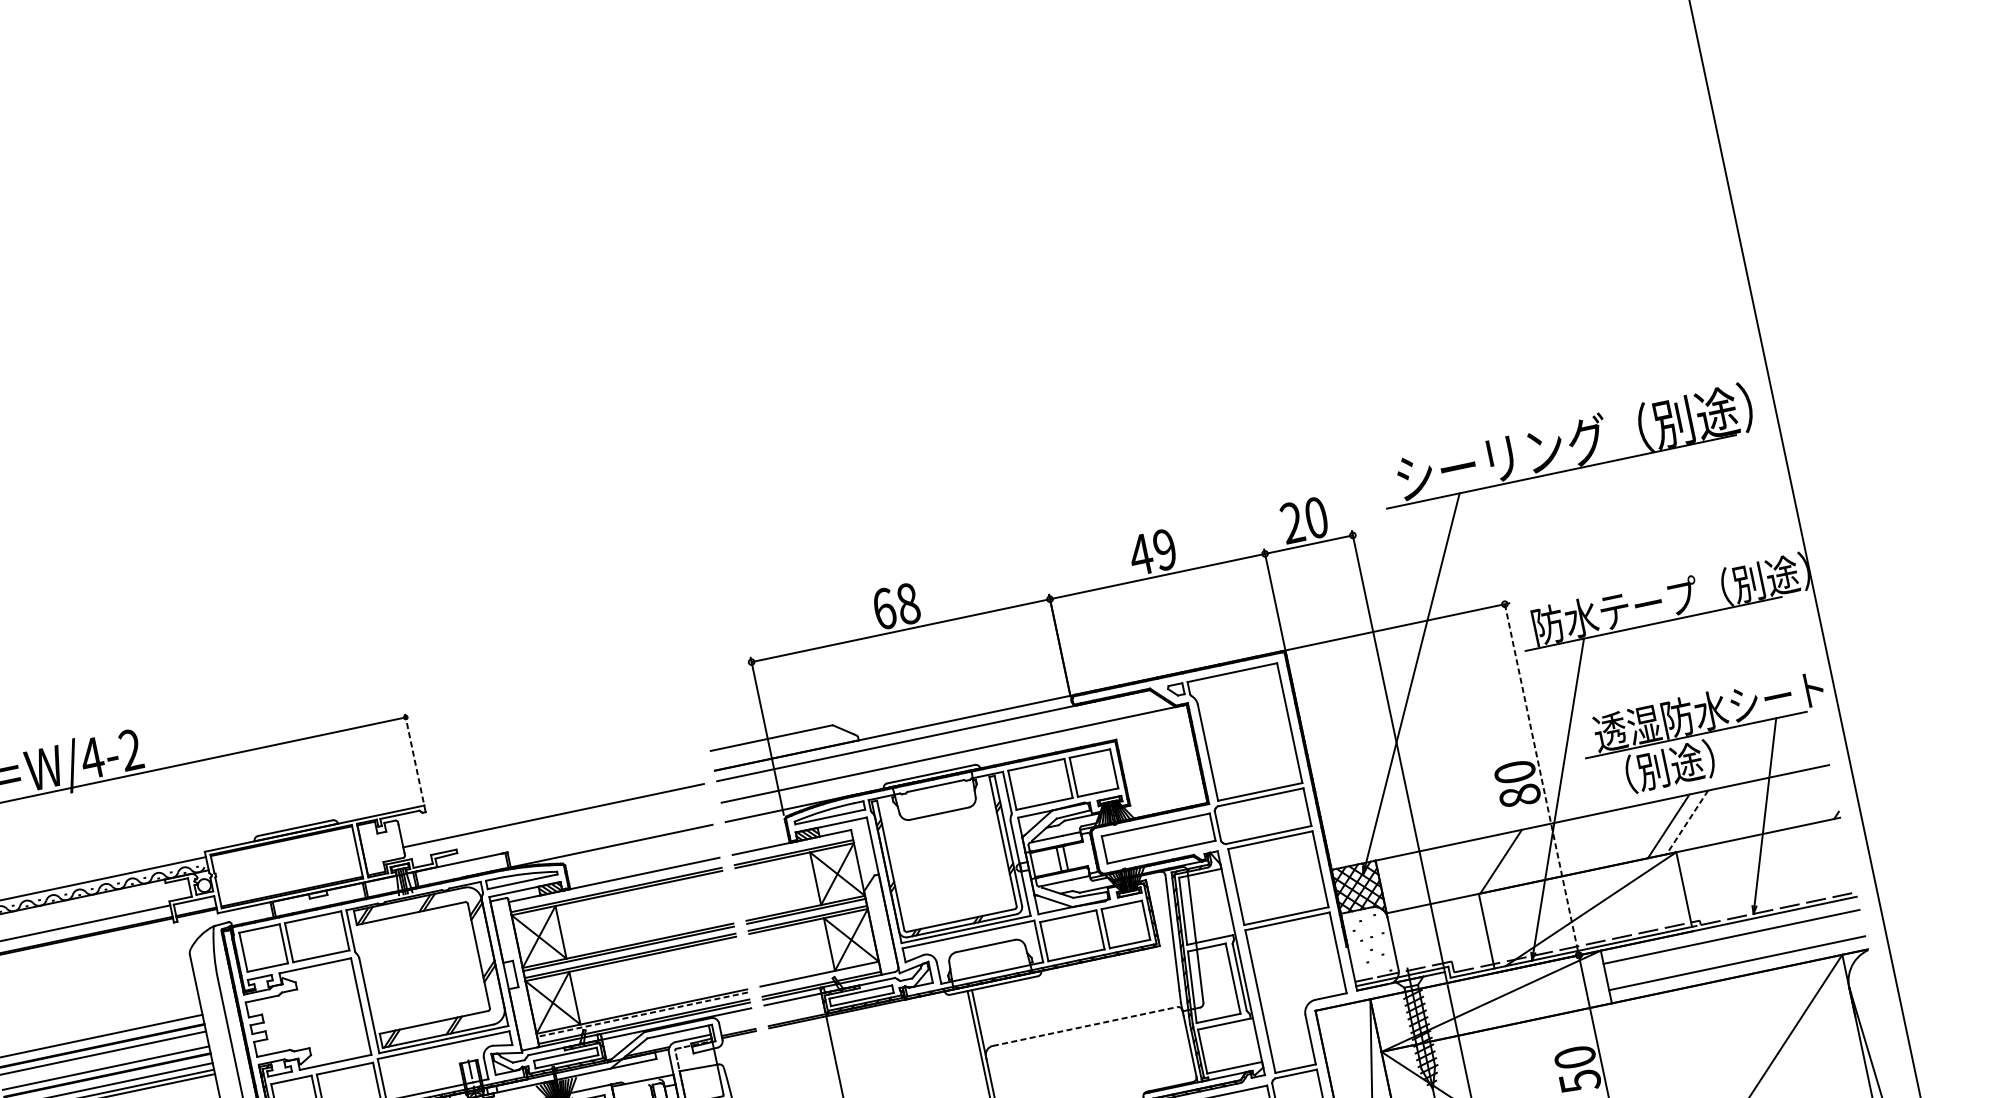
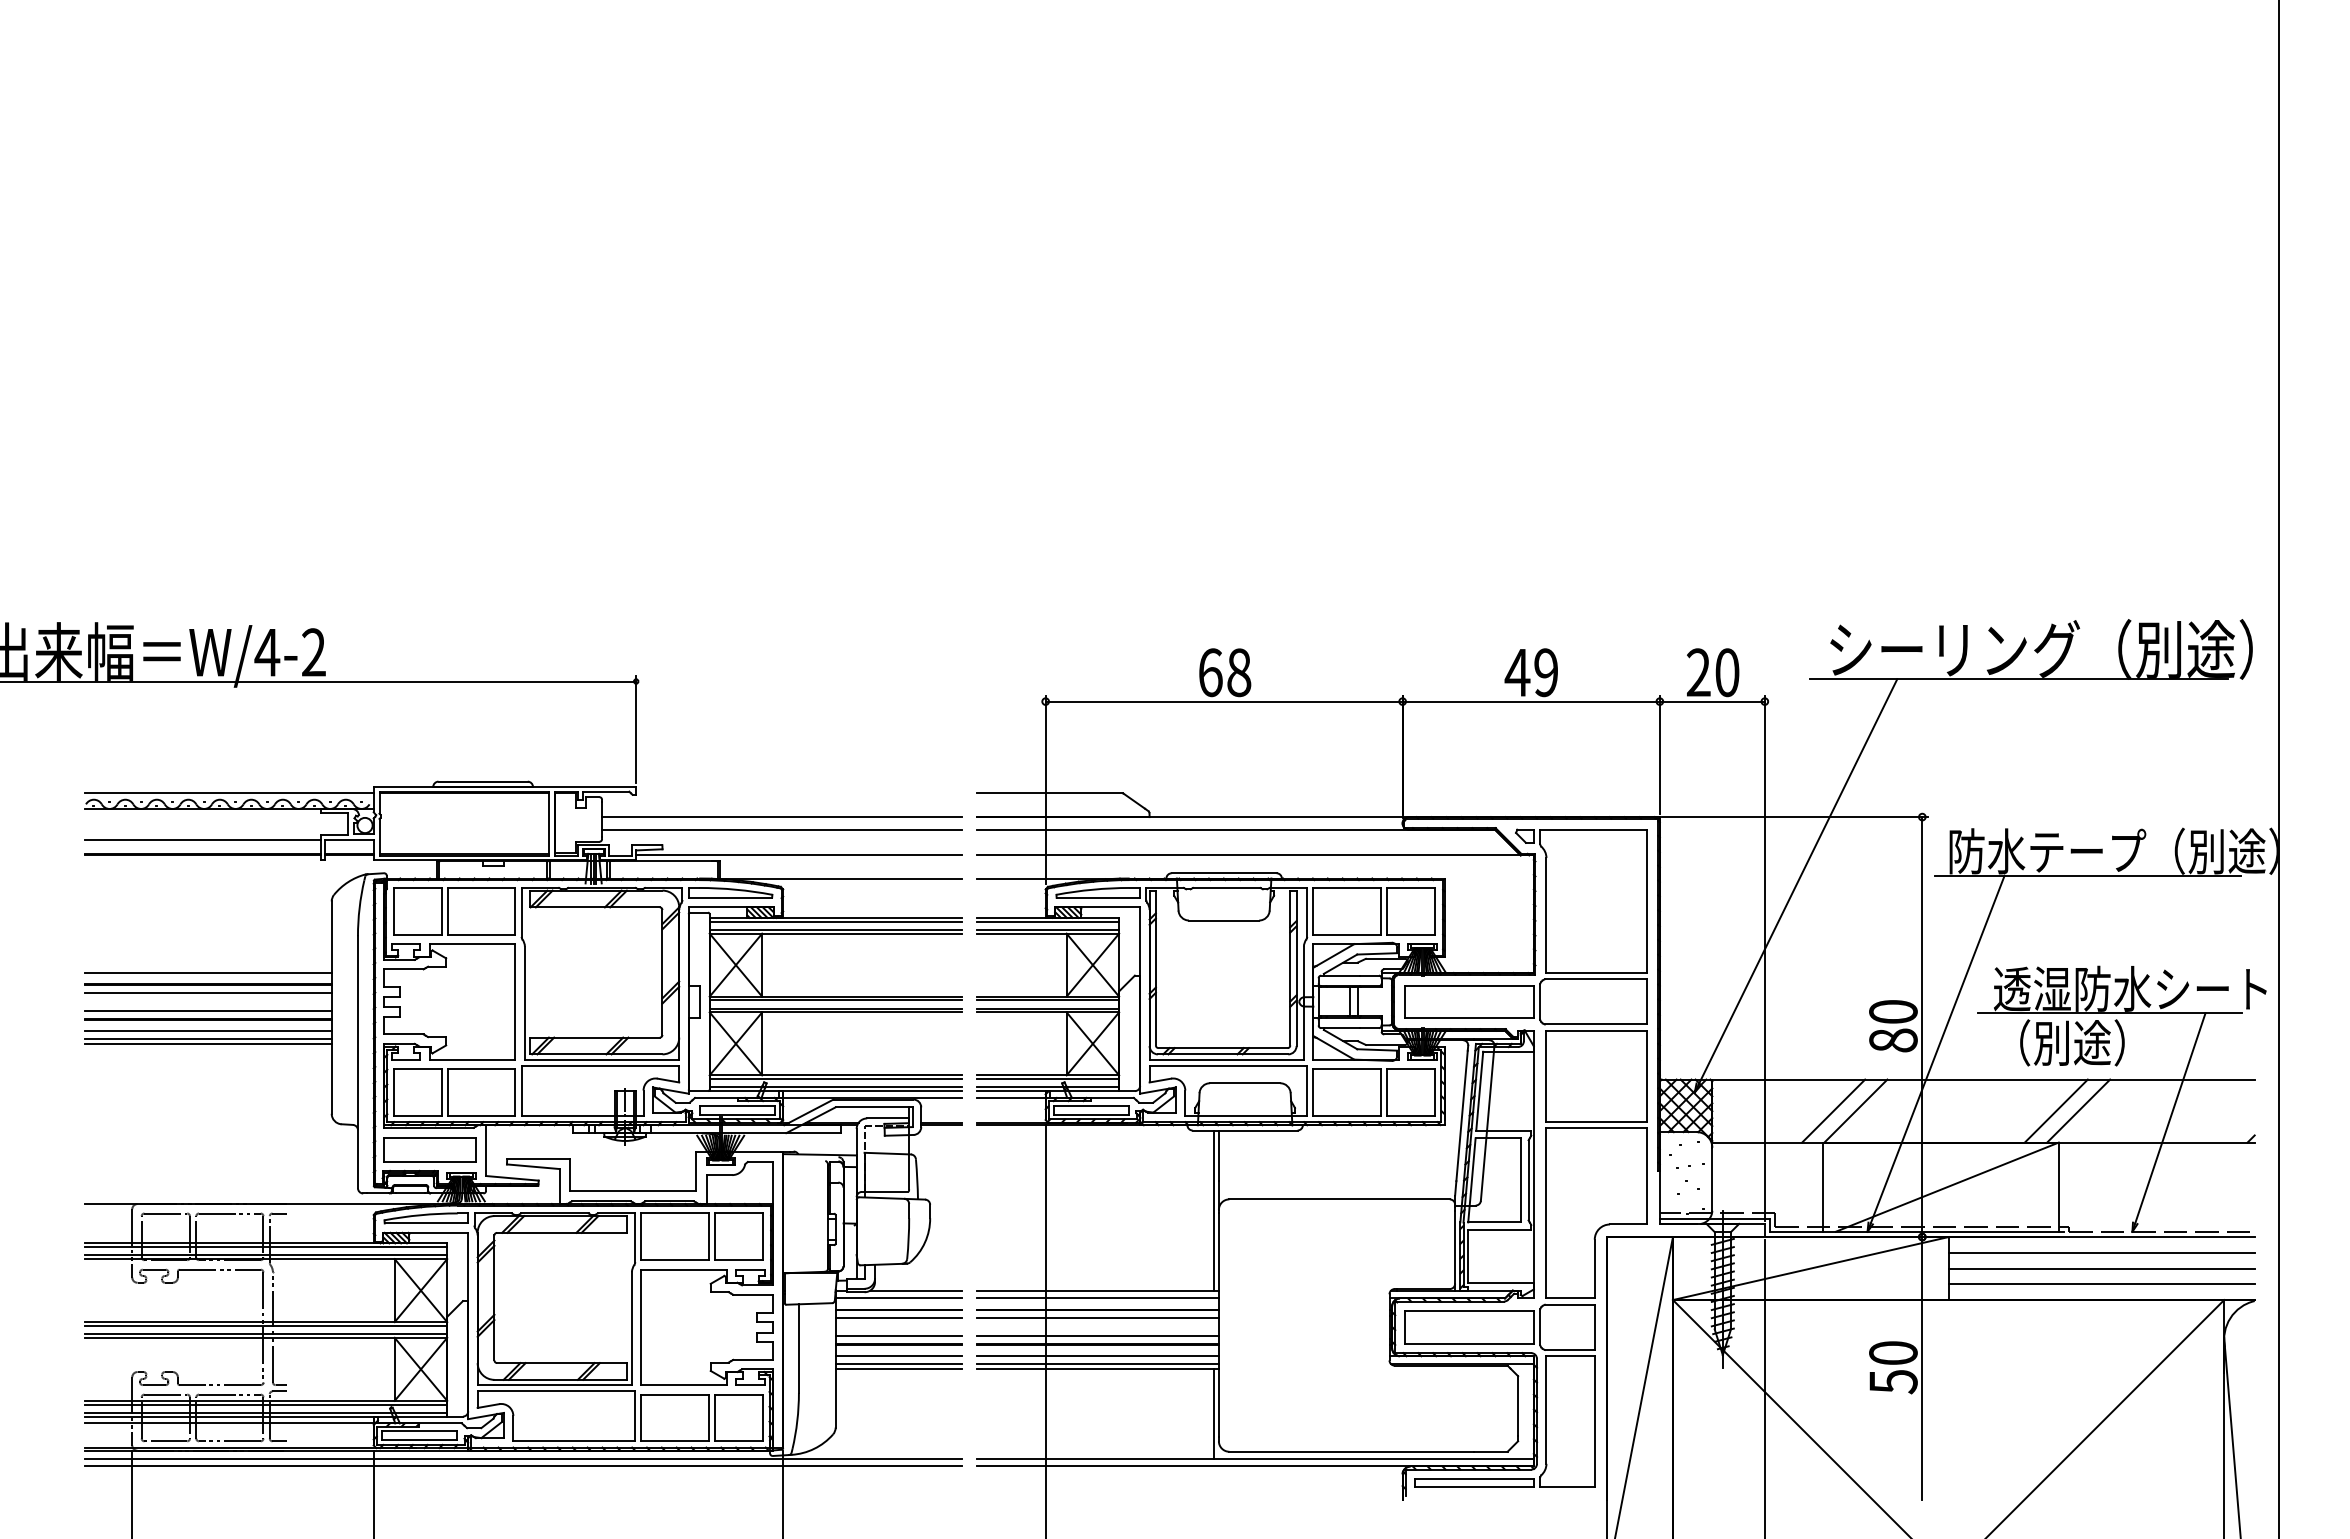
line: (414, 757) -> (636, 729), dashed -> solid
line: (1542, 780) -> (1922, 1027), dashed -> solid
line: (551, 805) -> (781, 817), added
line: (1687, 822) -> (2078, 1111), dashed -> solid
line: (572, 834) -> (798, 855), added
line: (792, 845) -> (1048, 921), added
line: (1482, 865) -> (1833, 1110), added
line: (614, 882) -> (835, 921), added
line: (1734, 950) -> (2101, 1268), added
line: (820, 977) -> (1048, 1079), added
line: (642, 1015) -> (835, 1079), dashed -> solid
line: (1085, 1026) -> (1340, 1199), dashed -> solid

